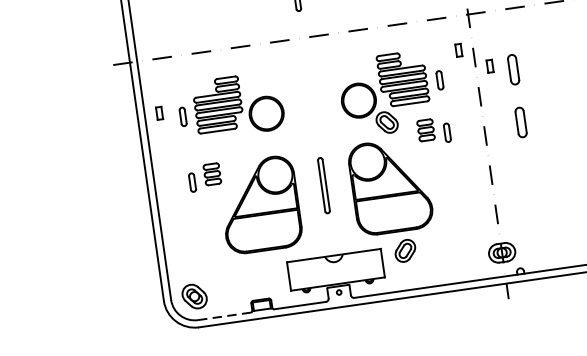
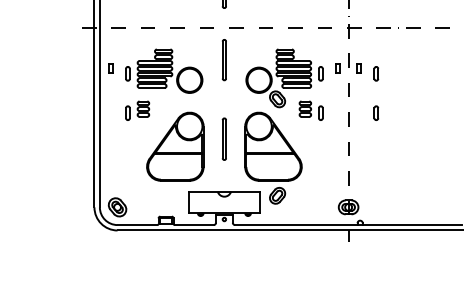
part: (458, 50) -> (337, 68), moved
part: (513, 69) -> (376, 73), size x0.62
part: (307, 81) -> (223, 60), added
part: (521, 121) -> (376, 112), size x0.62
part: (204, 177) -> (137, 110), moved
line: (224, 316) -> (137, 225), dashed -> solid

